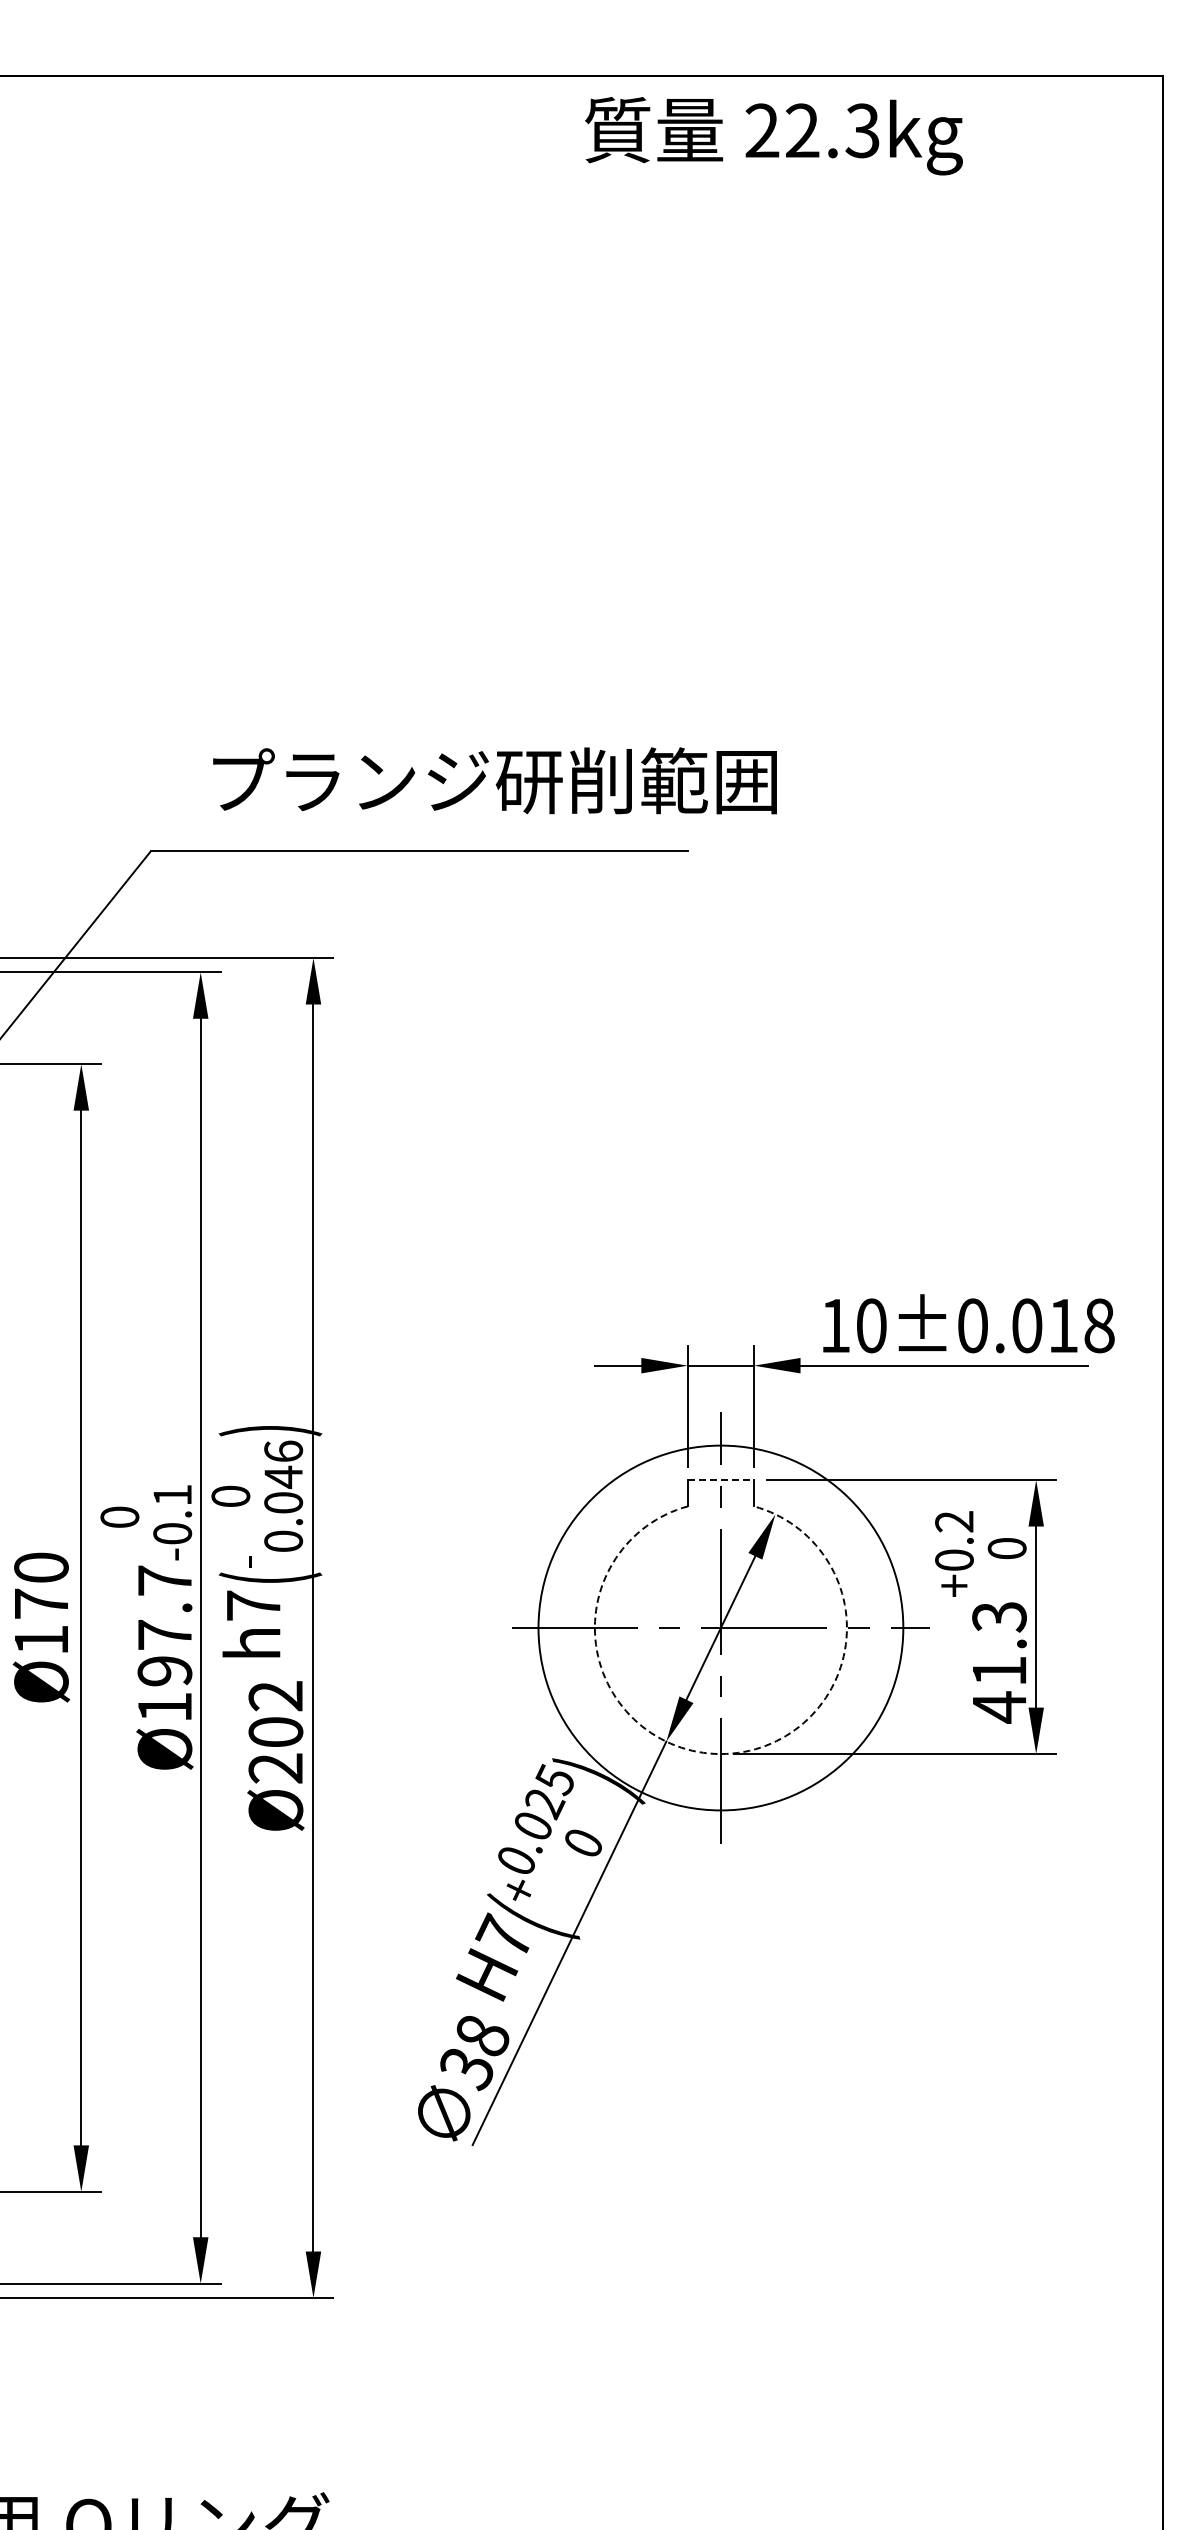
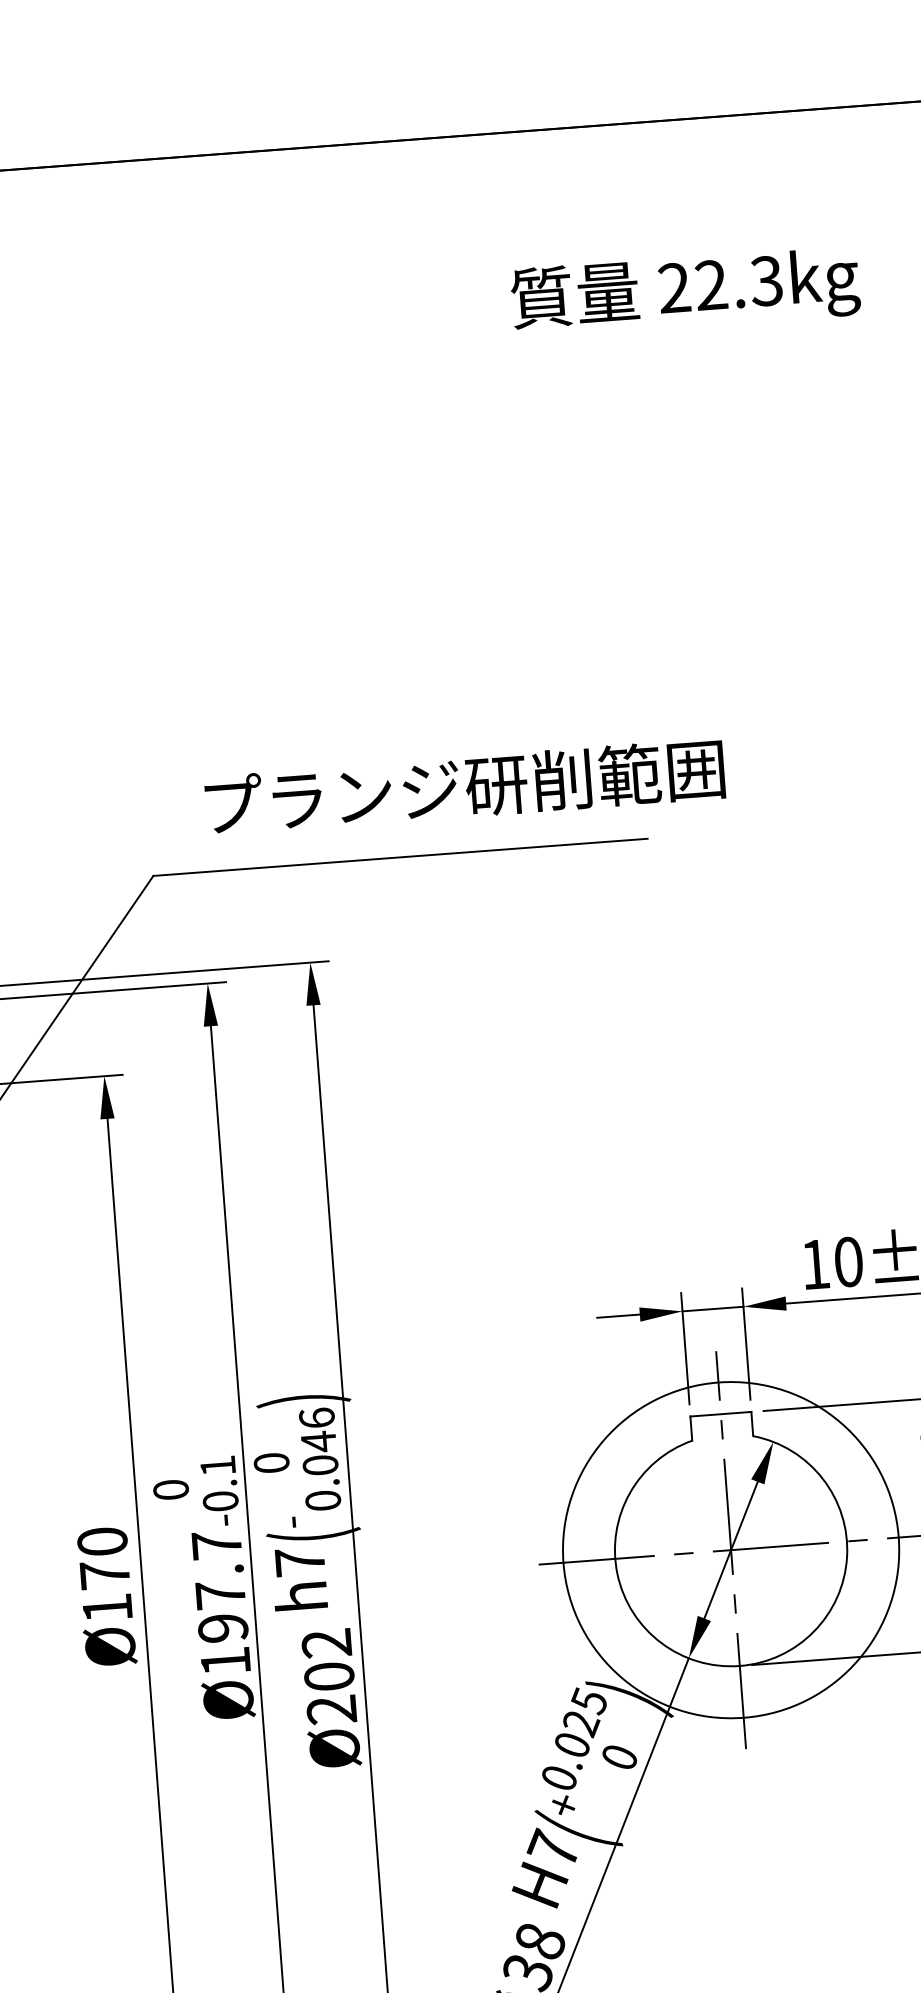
text: (773, 135) -> (685, 291), moved
line: (721, 1480) -> (721, 1414), dashed -> solid
arc: (720, 1754) -> (739, 1666), dashed -> solid

